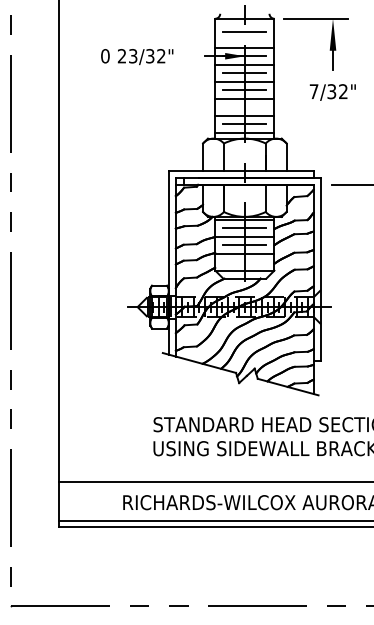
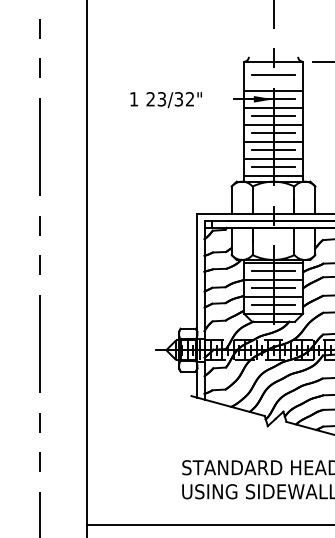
text: (105, 56) -> (134, 99), 0 -> 1
line: (244, 107) -> (273, 150), added
line: (244, 261) -> (273, 304), added

